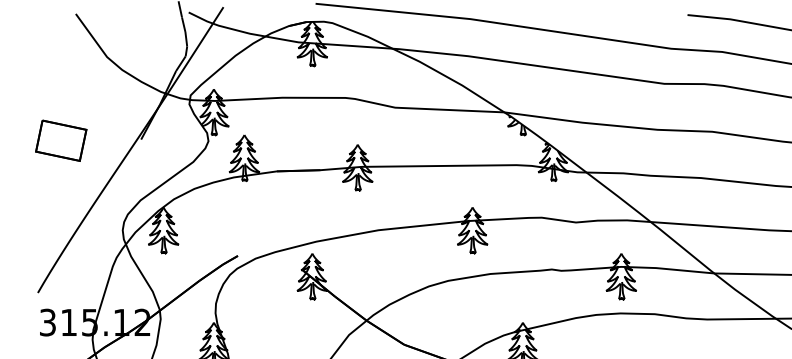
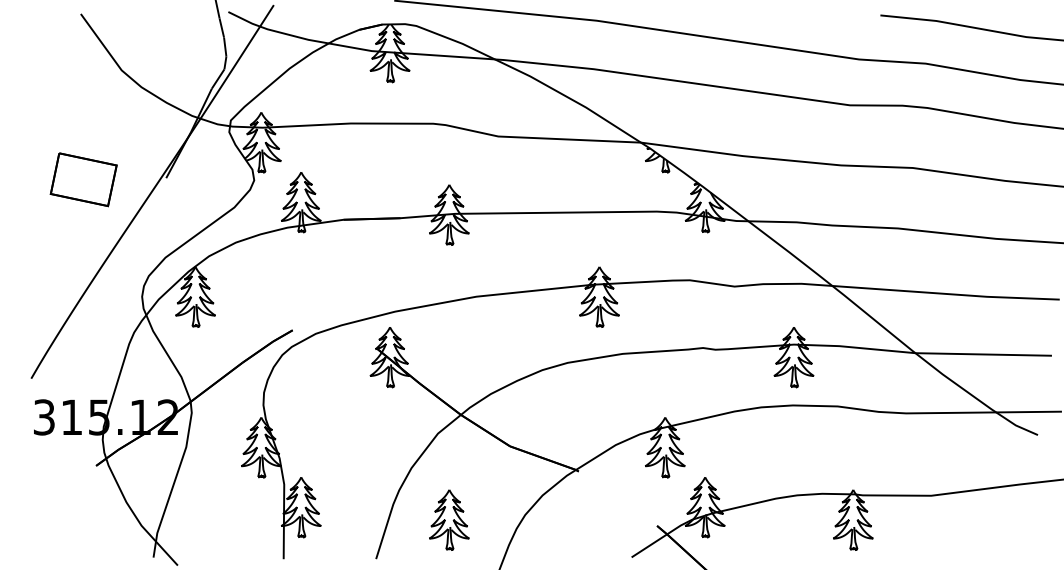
part: (61, 140) -> (83, 179), moved

